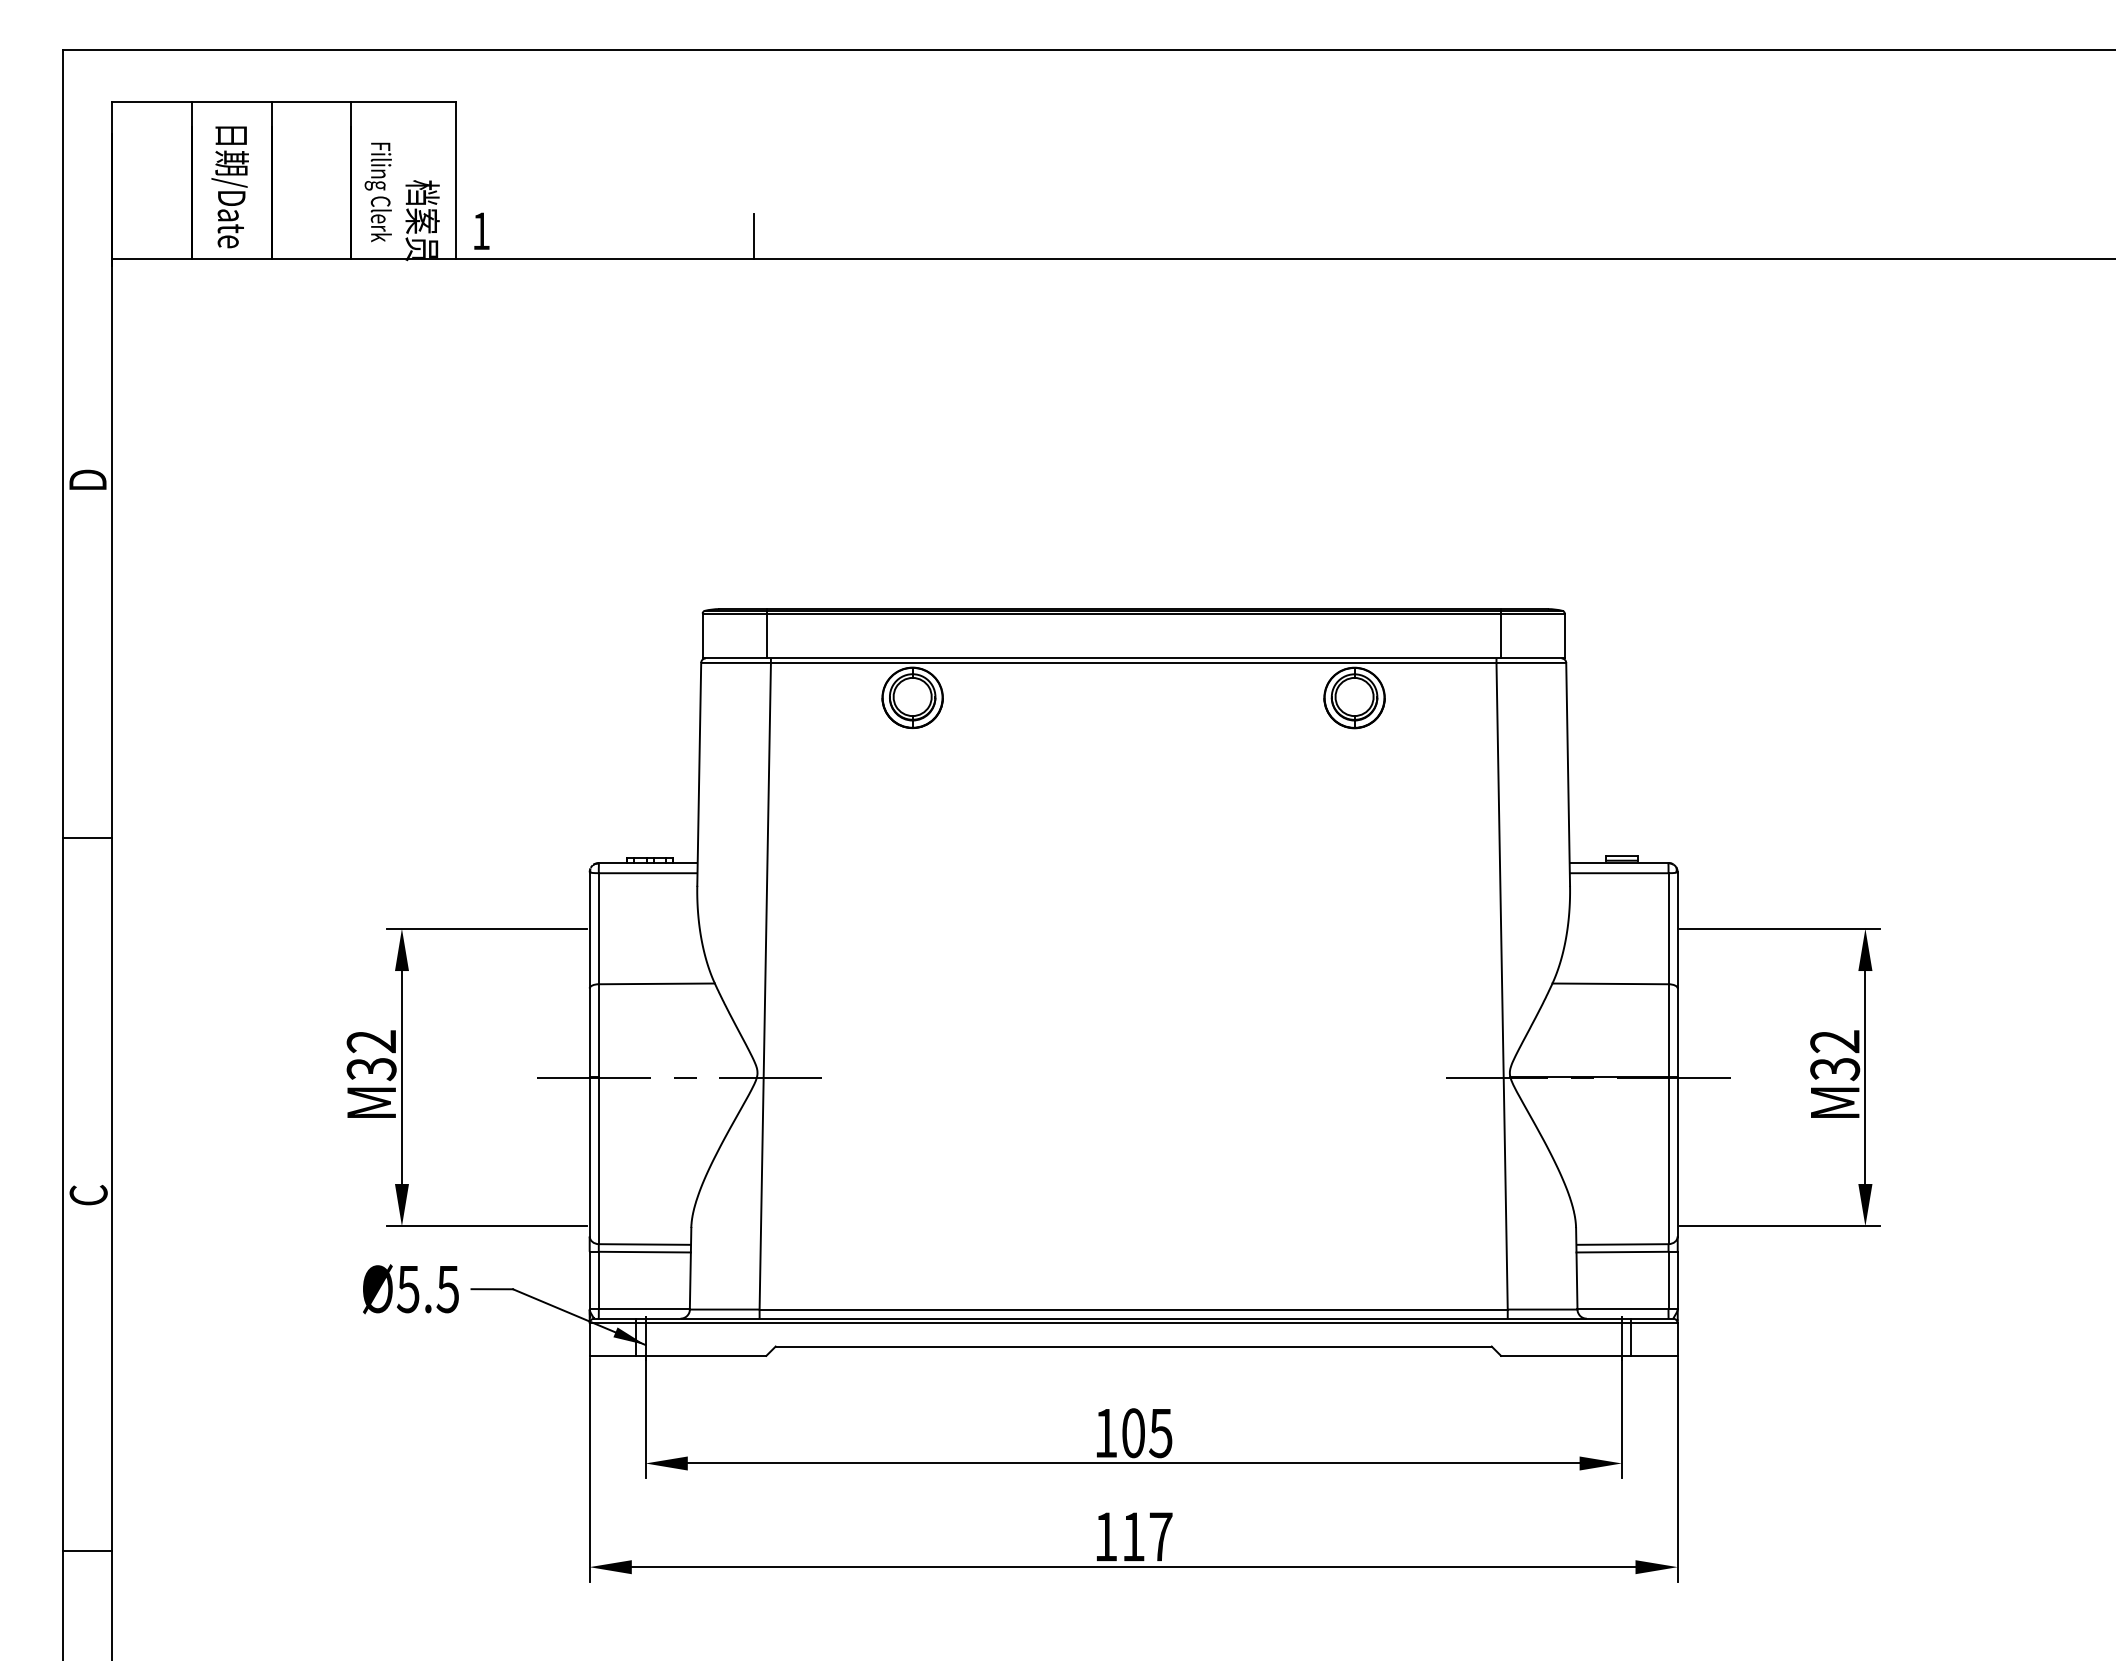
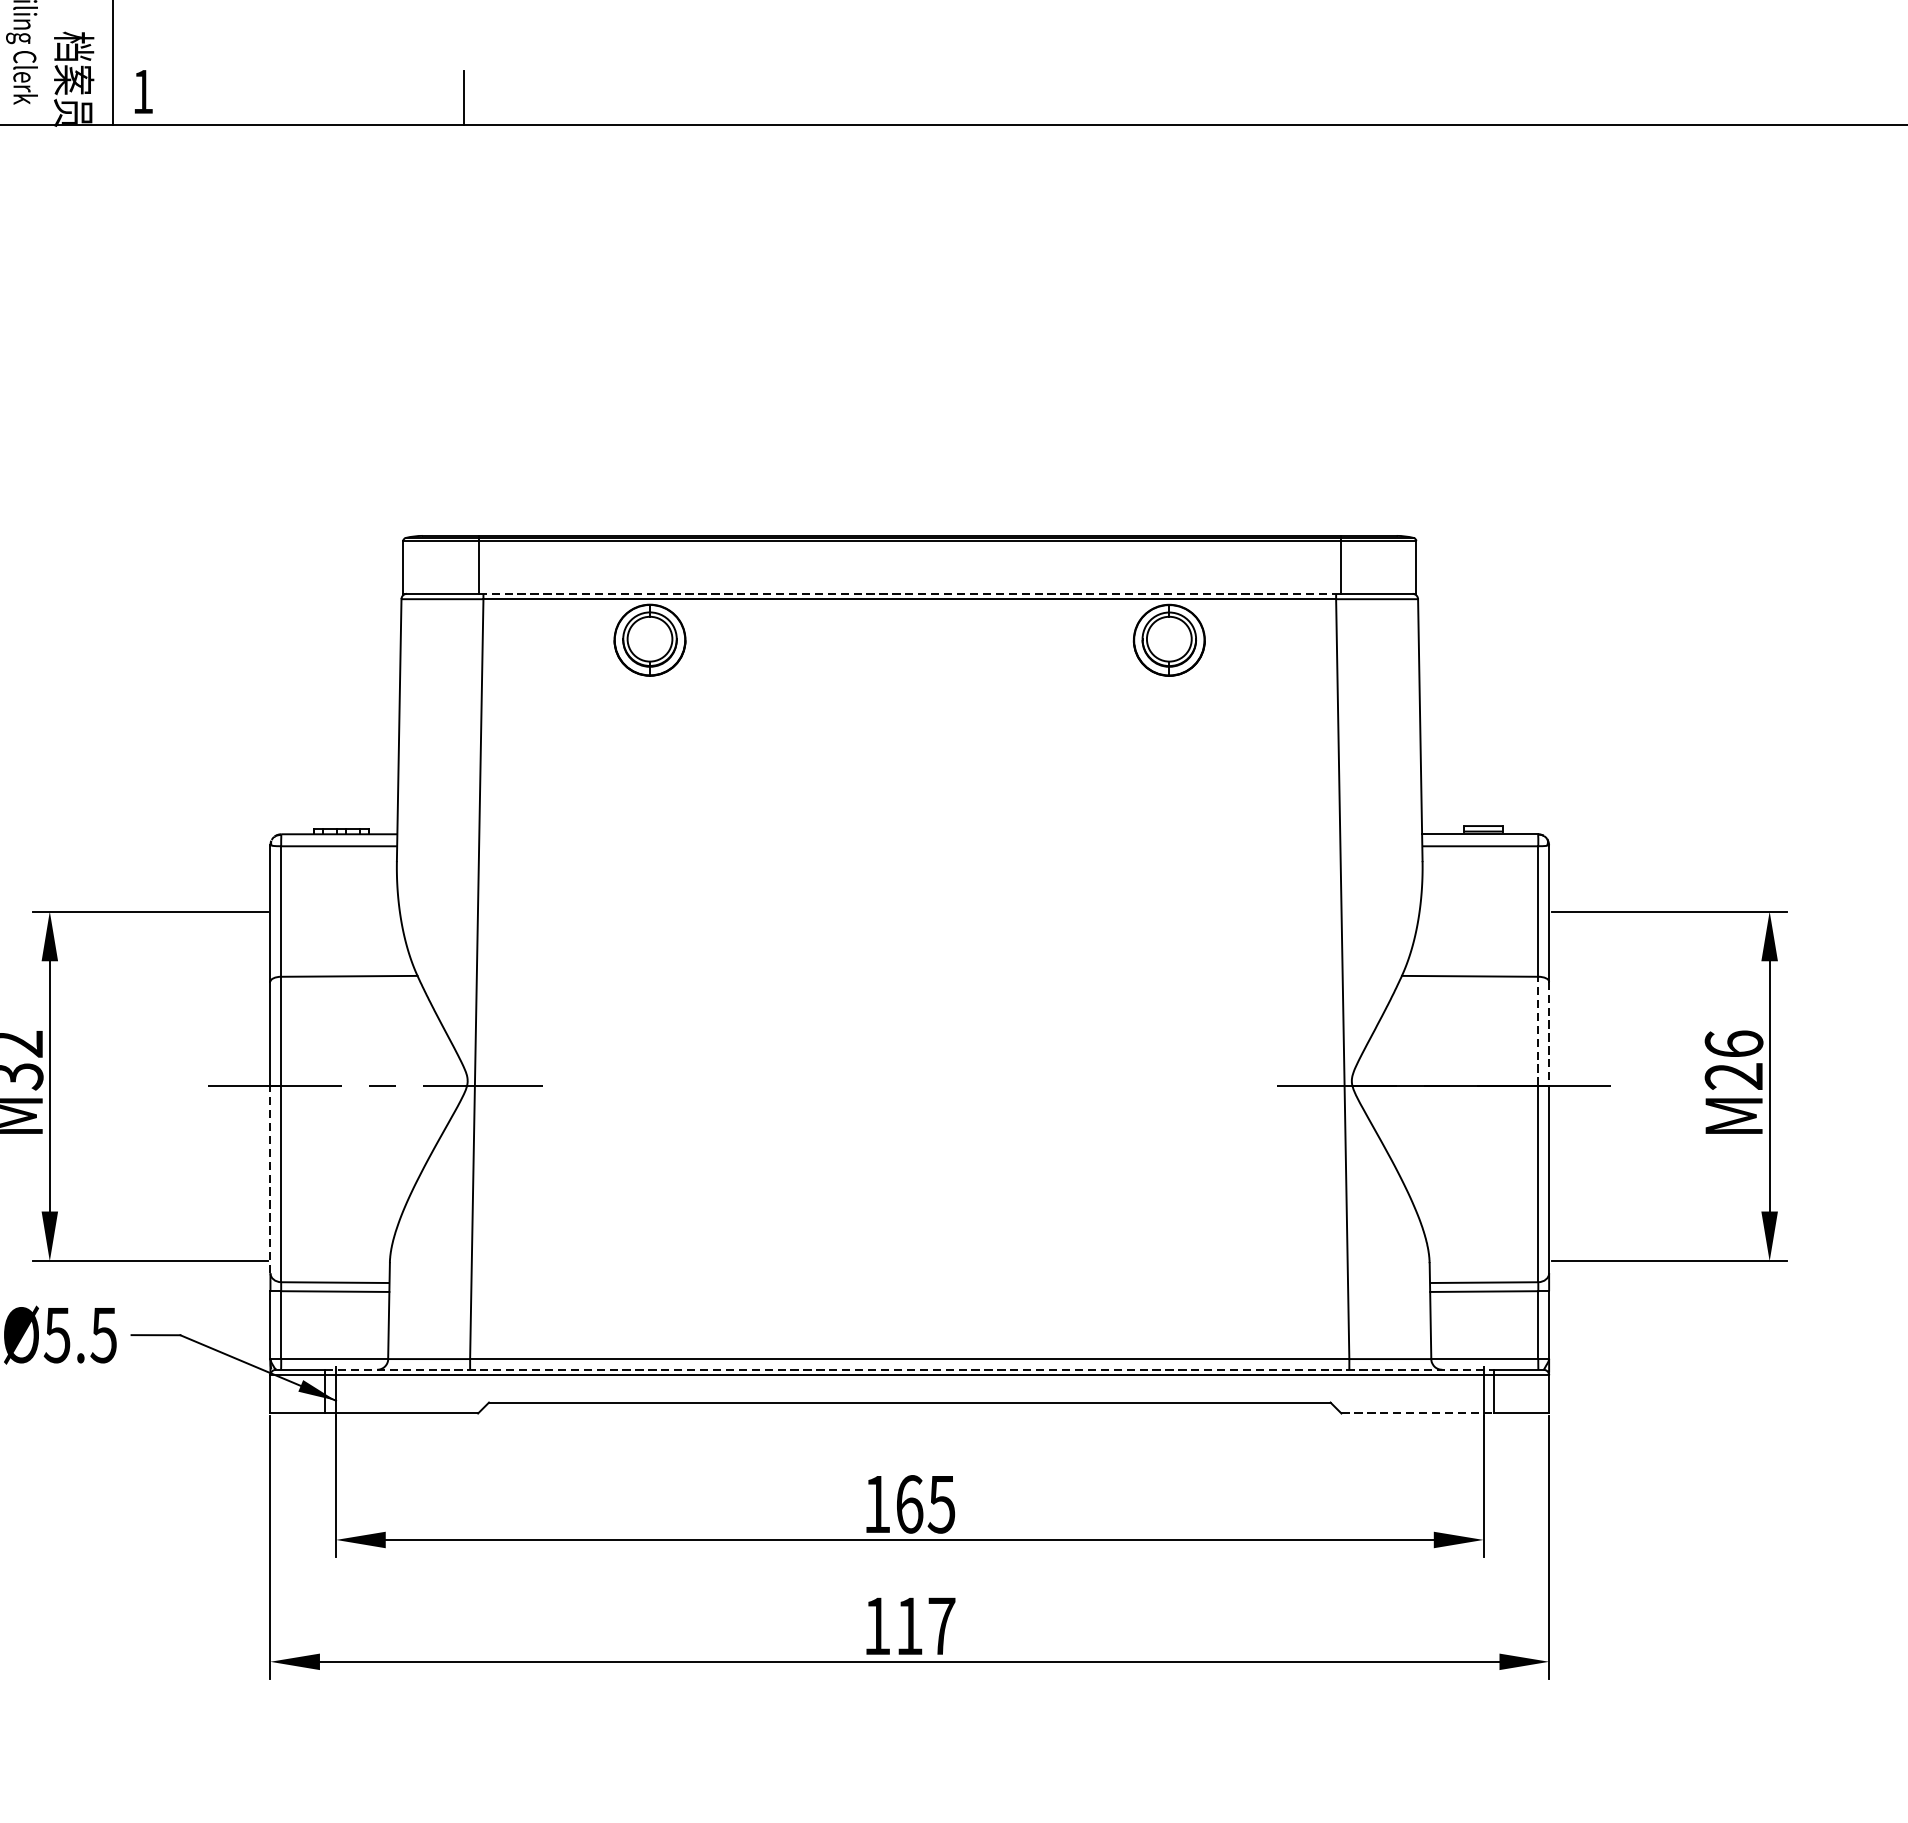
line: (1133, 658) -> (909, 593), solid -> dashed
line: (1668, 1030) -> (1538, 1031), solid -> dashed
line: (1677, 1033) -> (1548, 1034), solid -> dashed
text: (1835, 1055) -> (1734, 1060), M32 -> M26
line: (589, 1156) -> (270, 1179), solid -> dashed
line: (1133, 1318) -> (909, 1369), solid -> dashed
line: (1566, 1355) -> (1418, 1413), solid -> dashed
text: (1133, 1433) -> (909, 1504), 105 -> 165

